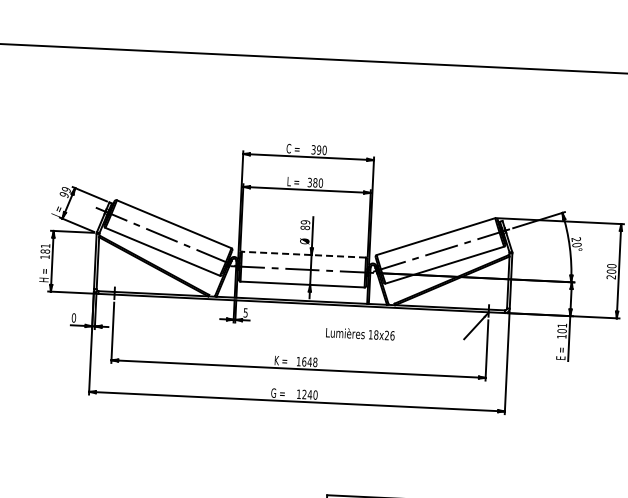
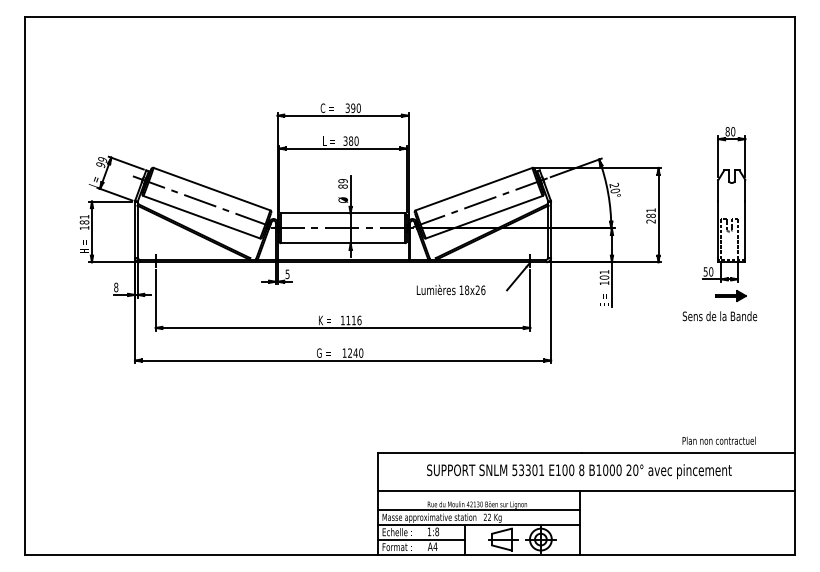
line: (303, 254) -> (342, 213), dashed -> solid
text: (611, 268) -> (650, 212), 200 -> 281
text: (74, 318) -> (116, 287), 0 -> 8
text: (359, 333) -> (450, 289), moved
text: (309, 362) -> (353, 320), 1648 -> 1116

